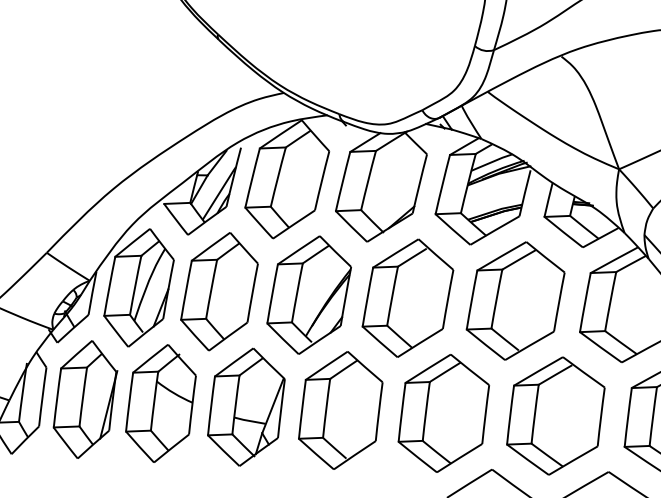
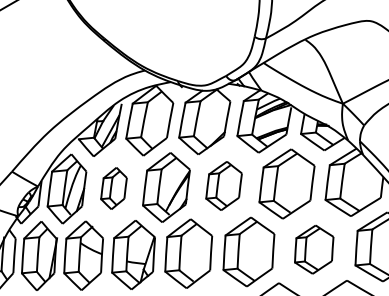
part: (218, 291) -> (113, 188), size x0.6
part: (406, 297) -> (223, 185), size x0.7
part: (554, 415) -> (313, 249), size x0.7

